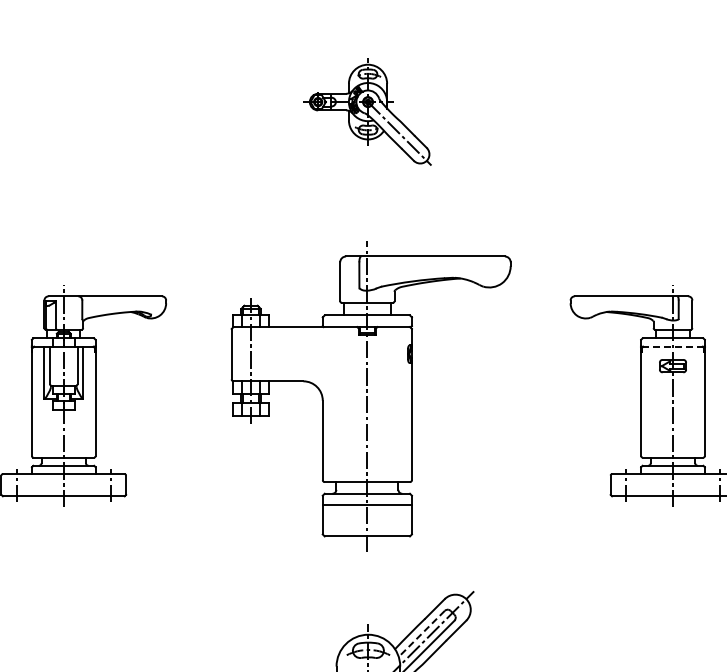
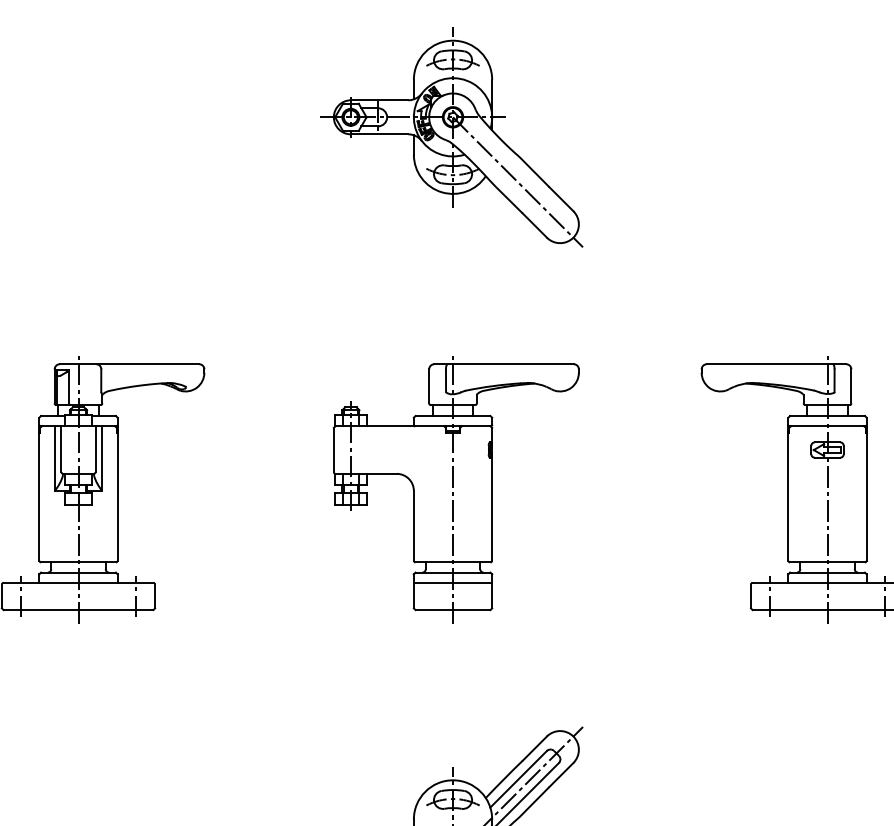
part: (367, 111) -> (451, 136), size x1.67
line: (672, 346) -> (826, 425), dashed -> solid
part: (370, 395) -> (455, 486), size x0.71
line: (421, 633) -> (518, 778), dashed -> solid

